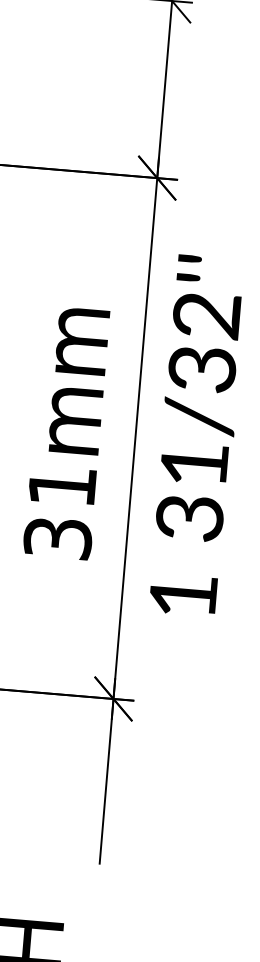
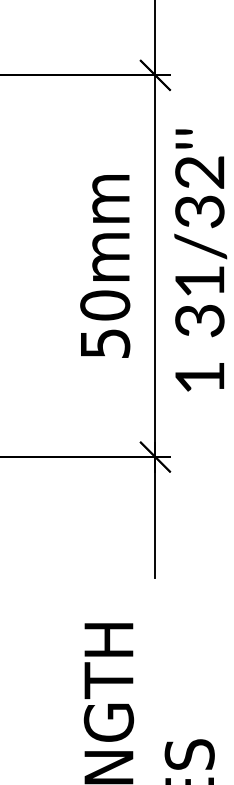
text: (60, 510) -> (105, 323), 31mm -> 50mm

